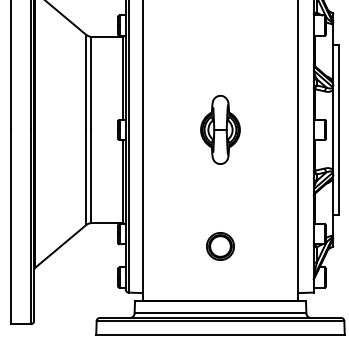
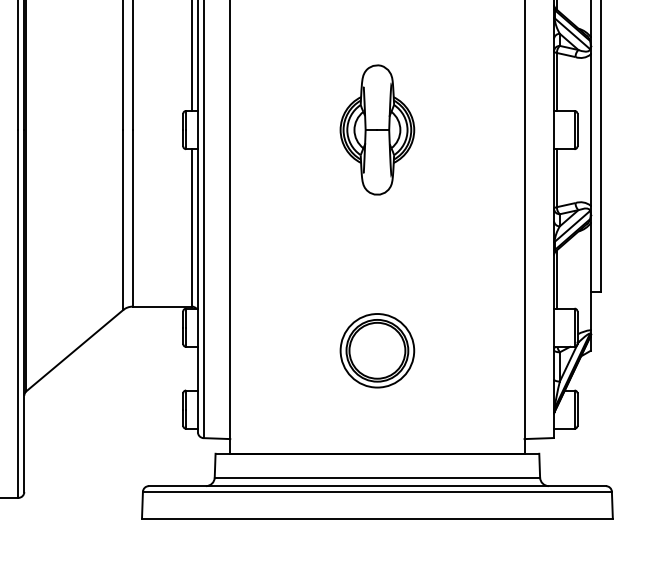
part: (220, 246) -> (377, 350), size x1.43

